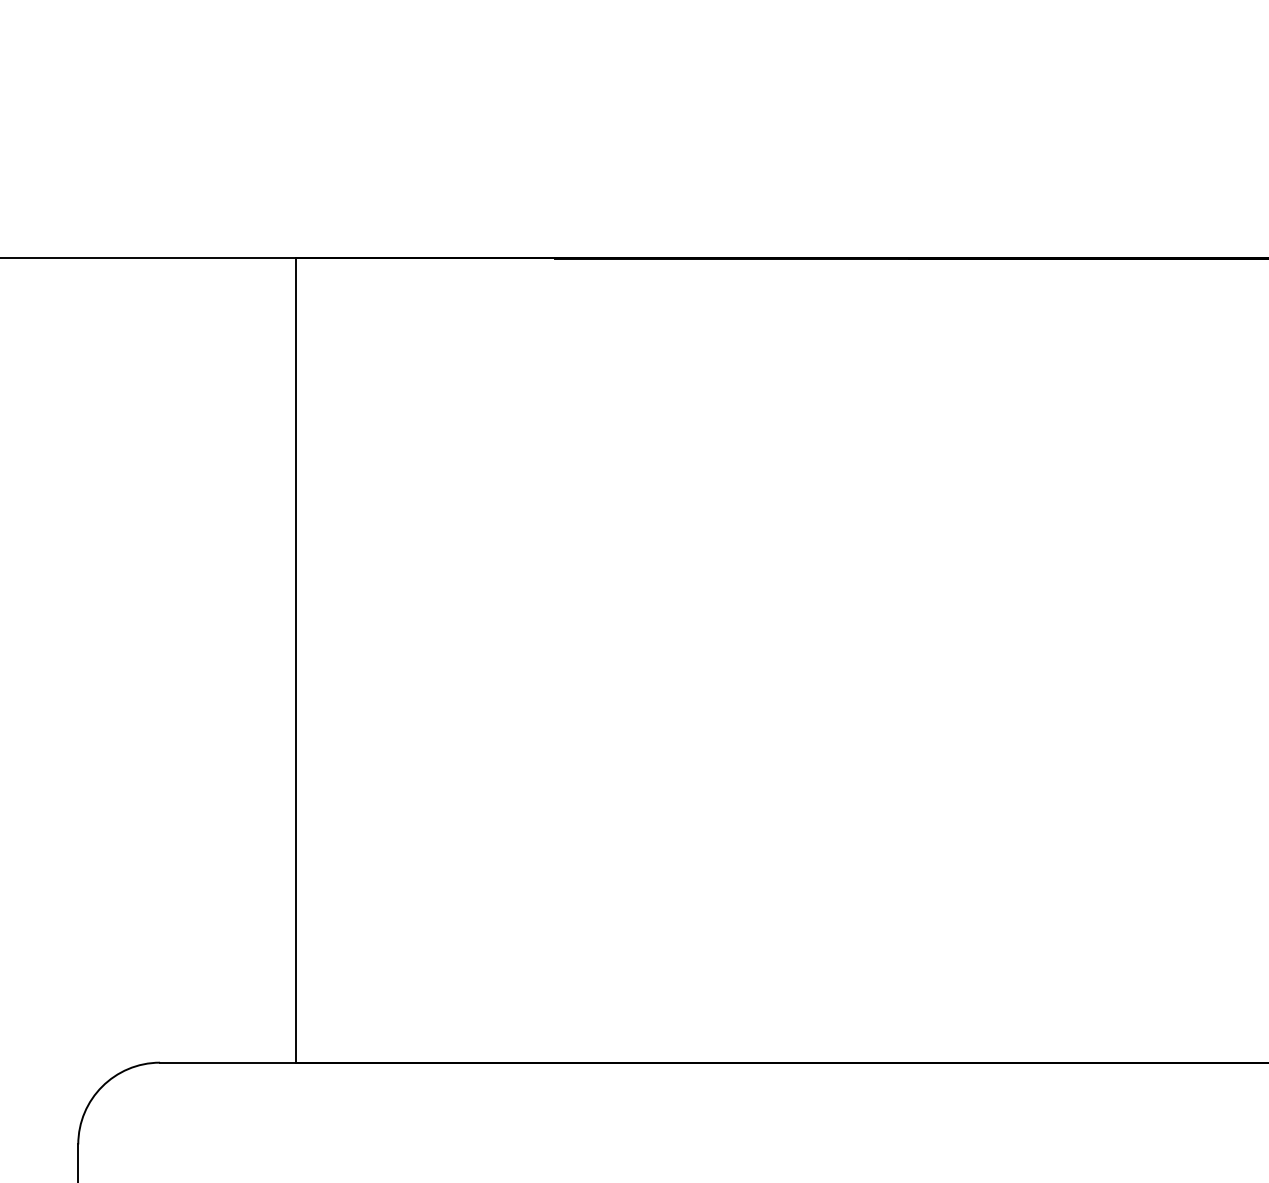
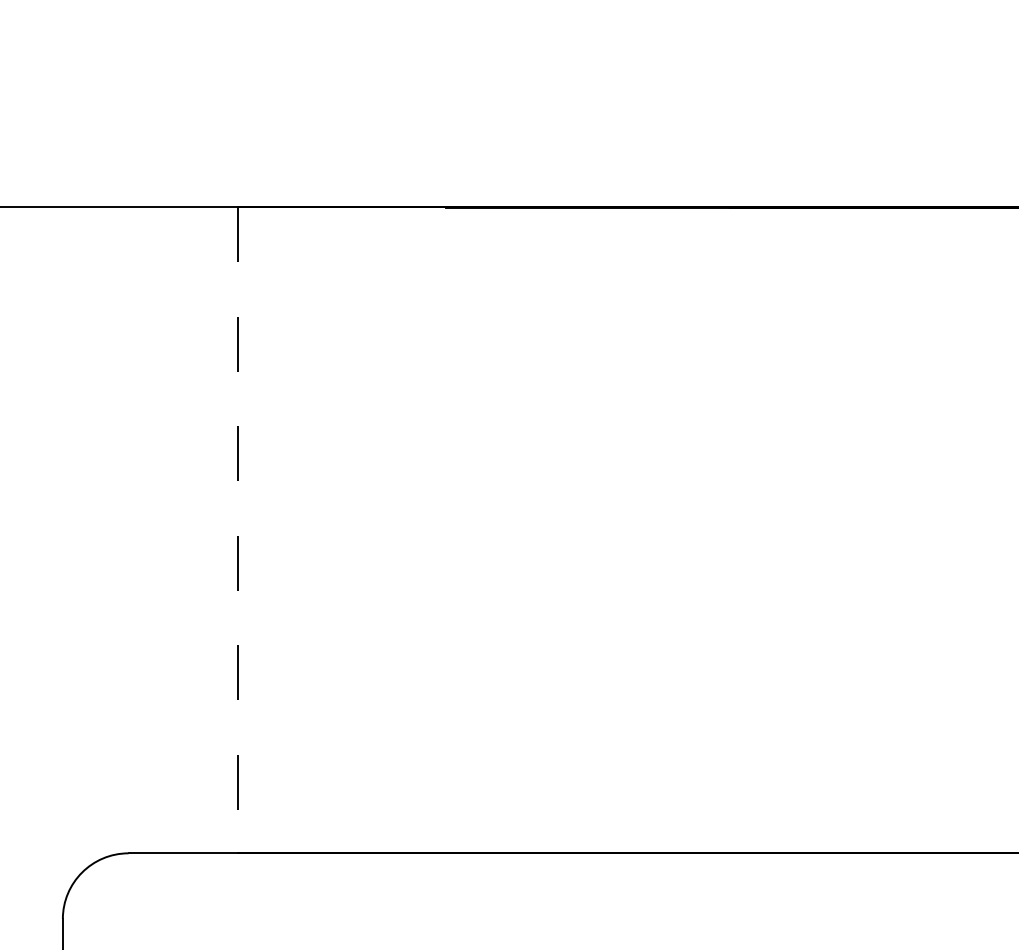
line: (296, 660) -> (238, 530), solid -> dashed

